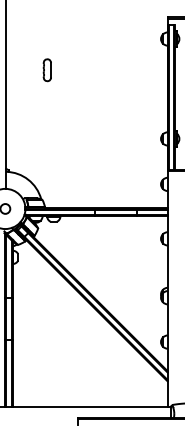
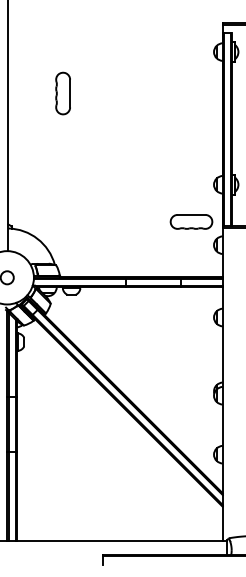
part: (46, 70) -> (62, 93), size x1.43
part: (144, 166) -> (191, 221), added

